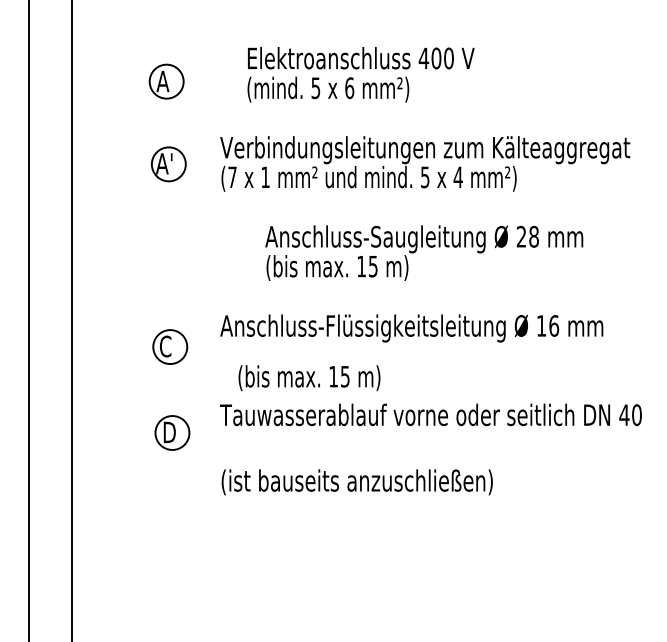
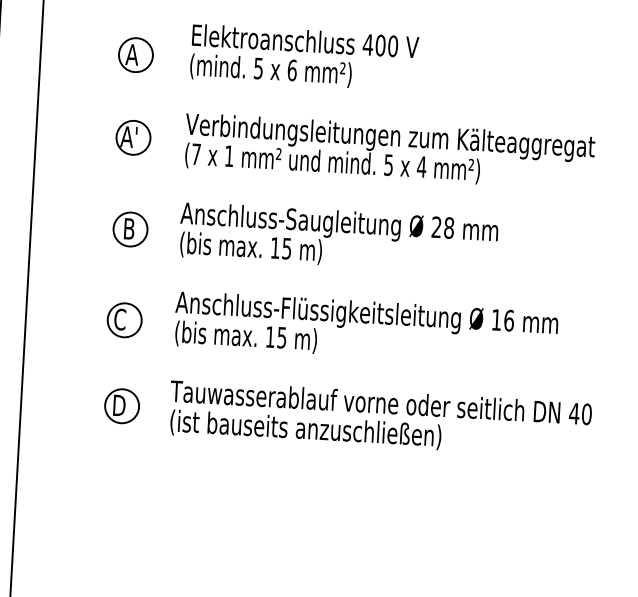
text: (360, 74) -> (303, 57), moved
text: (424, 252) -> (338, 237), moved
part: (170, 255) -> (130, 228), added
text: (309, 378) -> (246, 337), moved
text: (356, 482) -> (305, 430), moved

